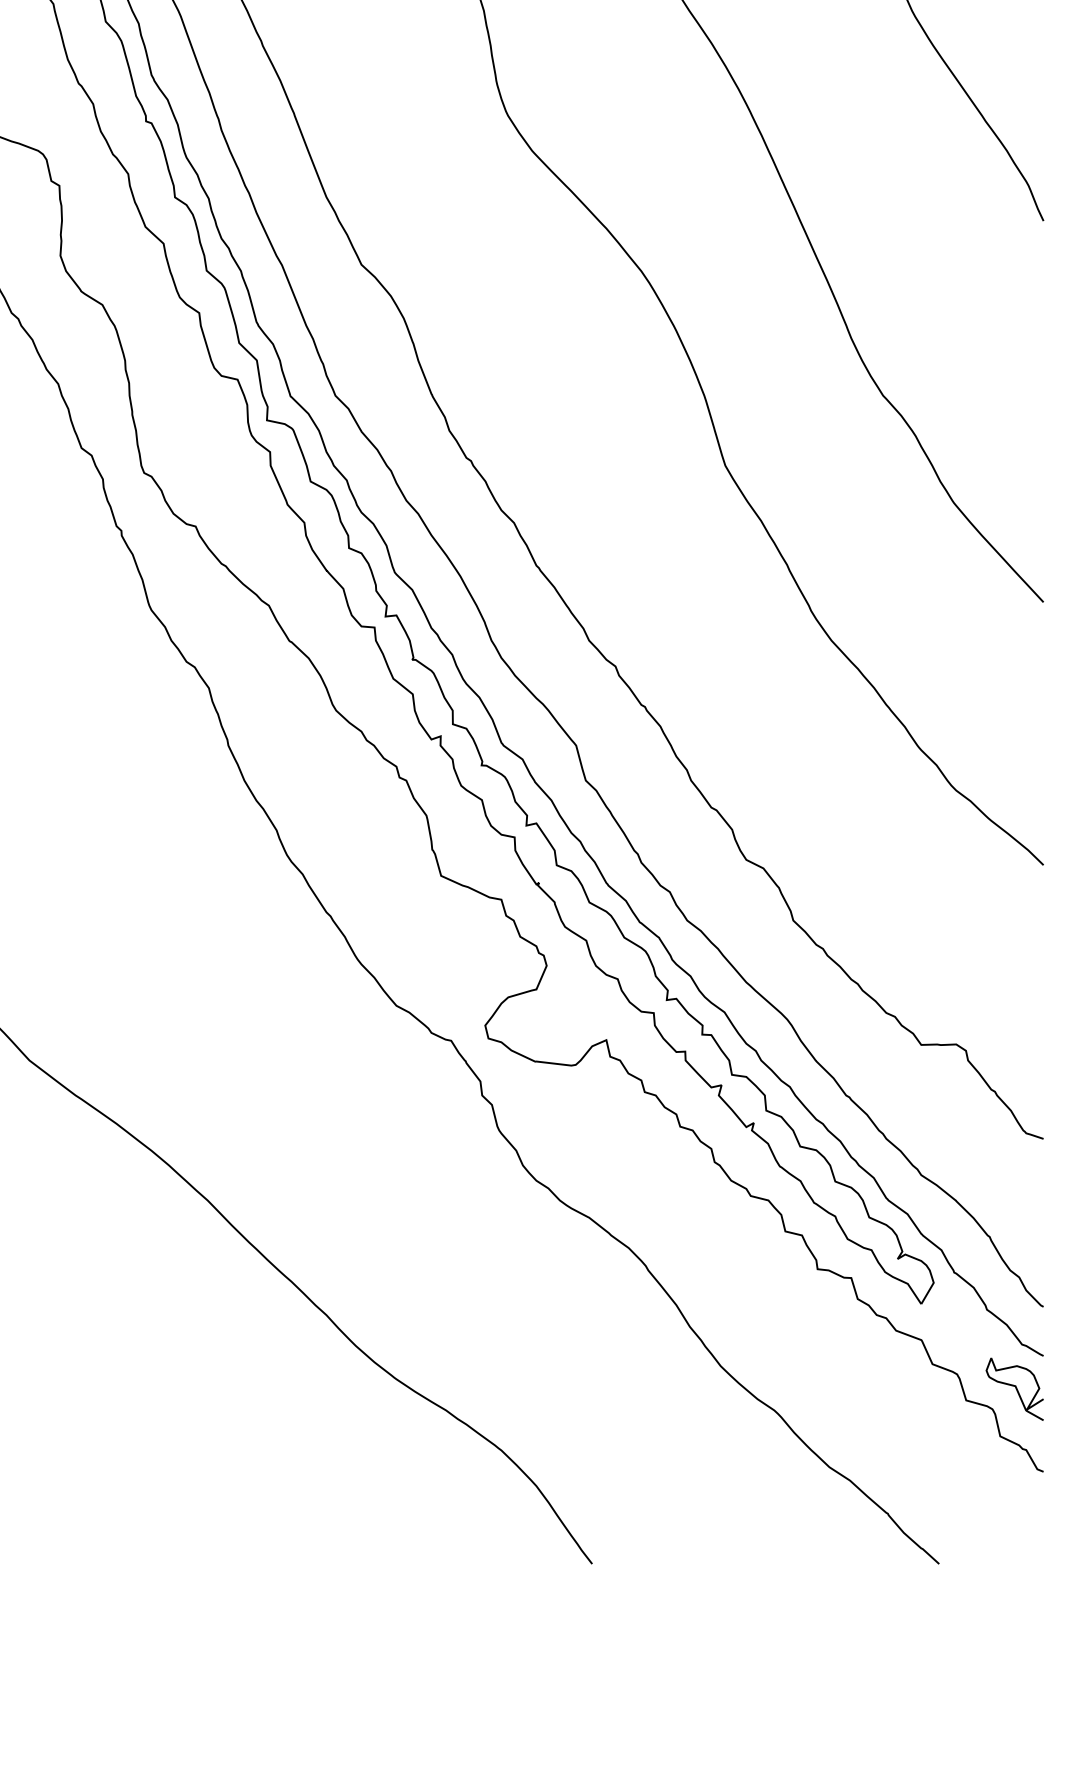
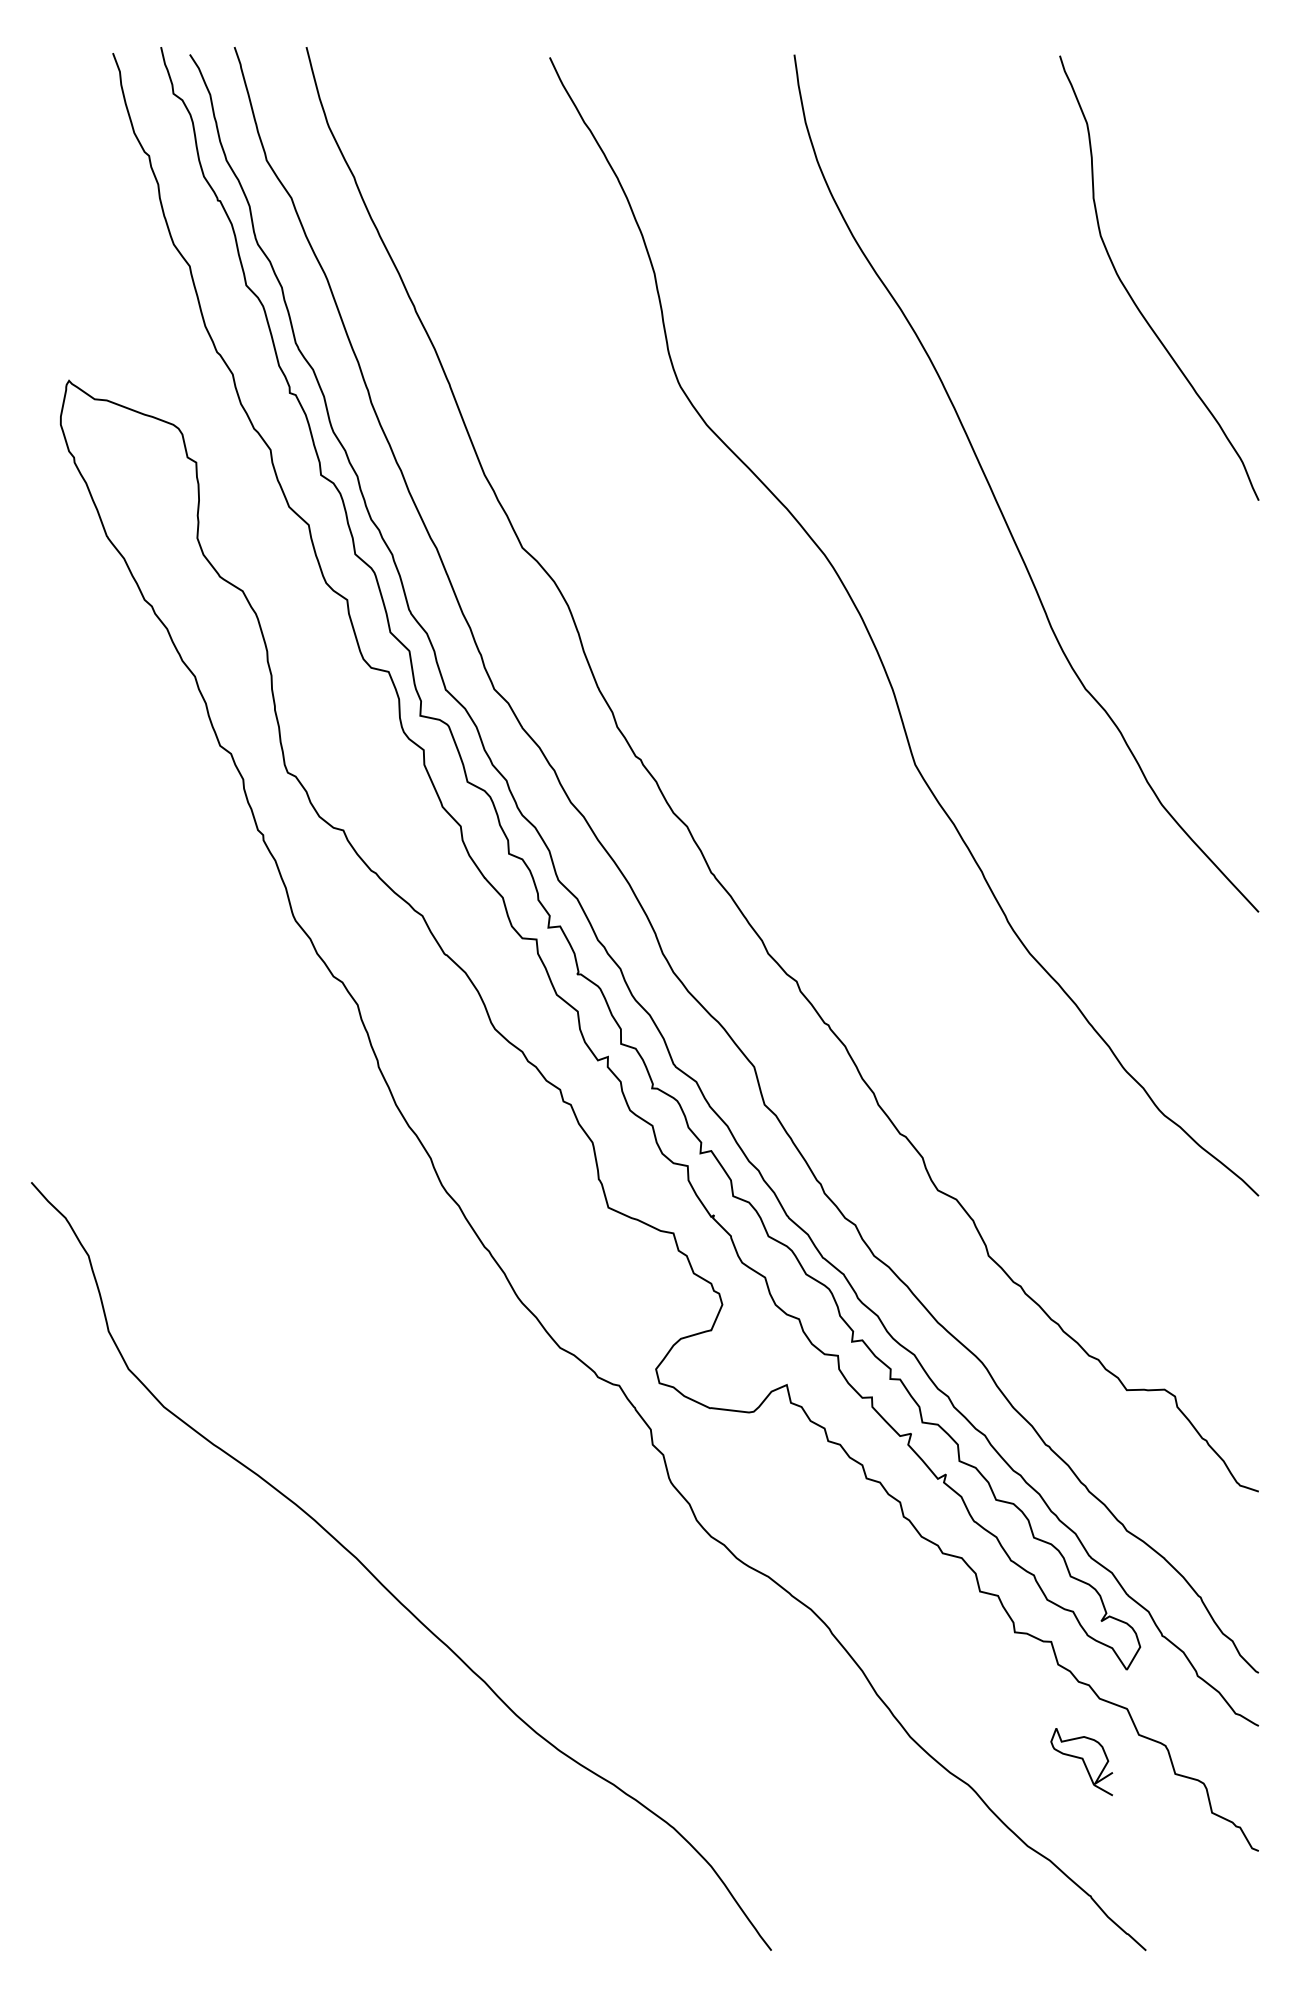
curve: (1015, 1388) -> (1082, 1761), moved

